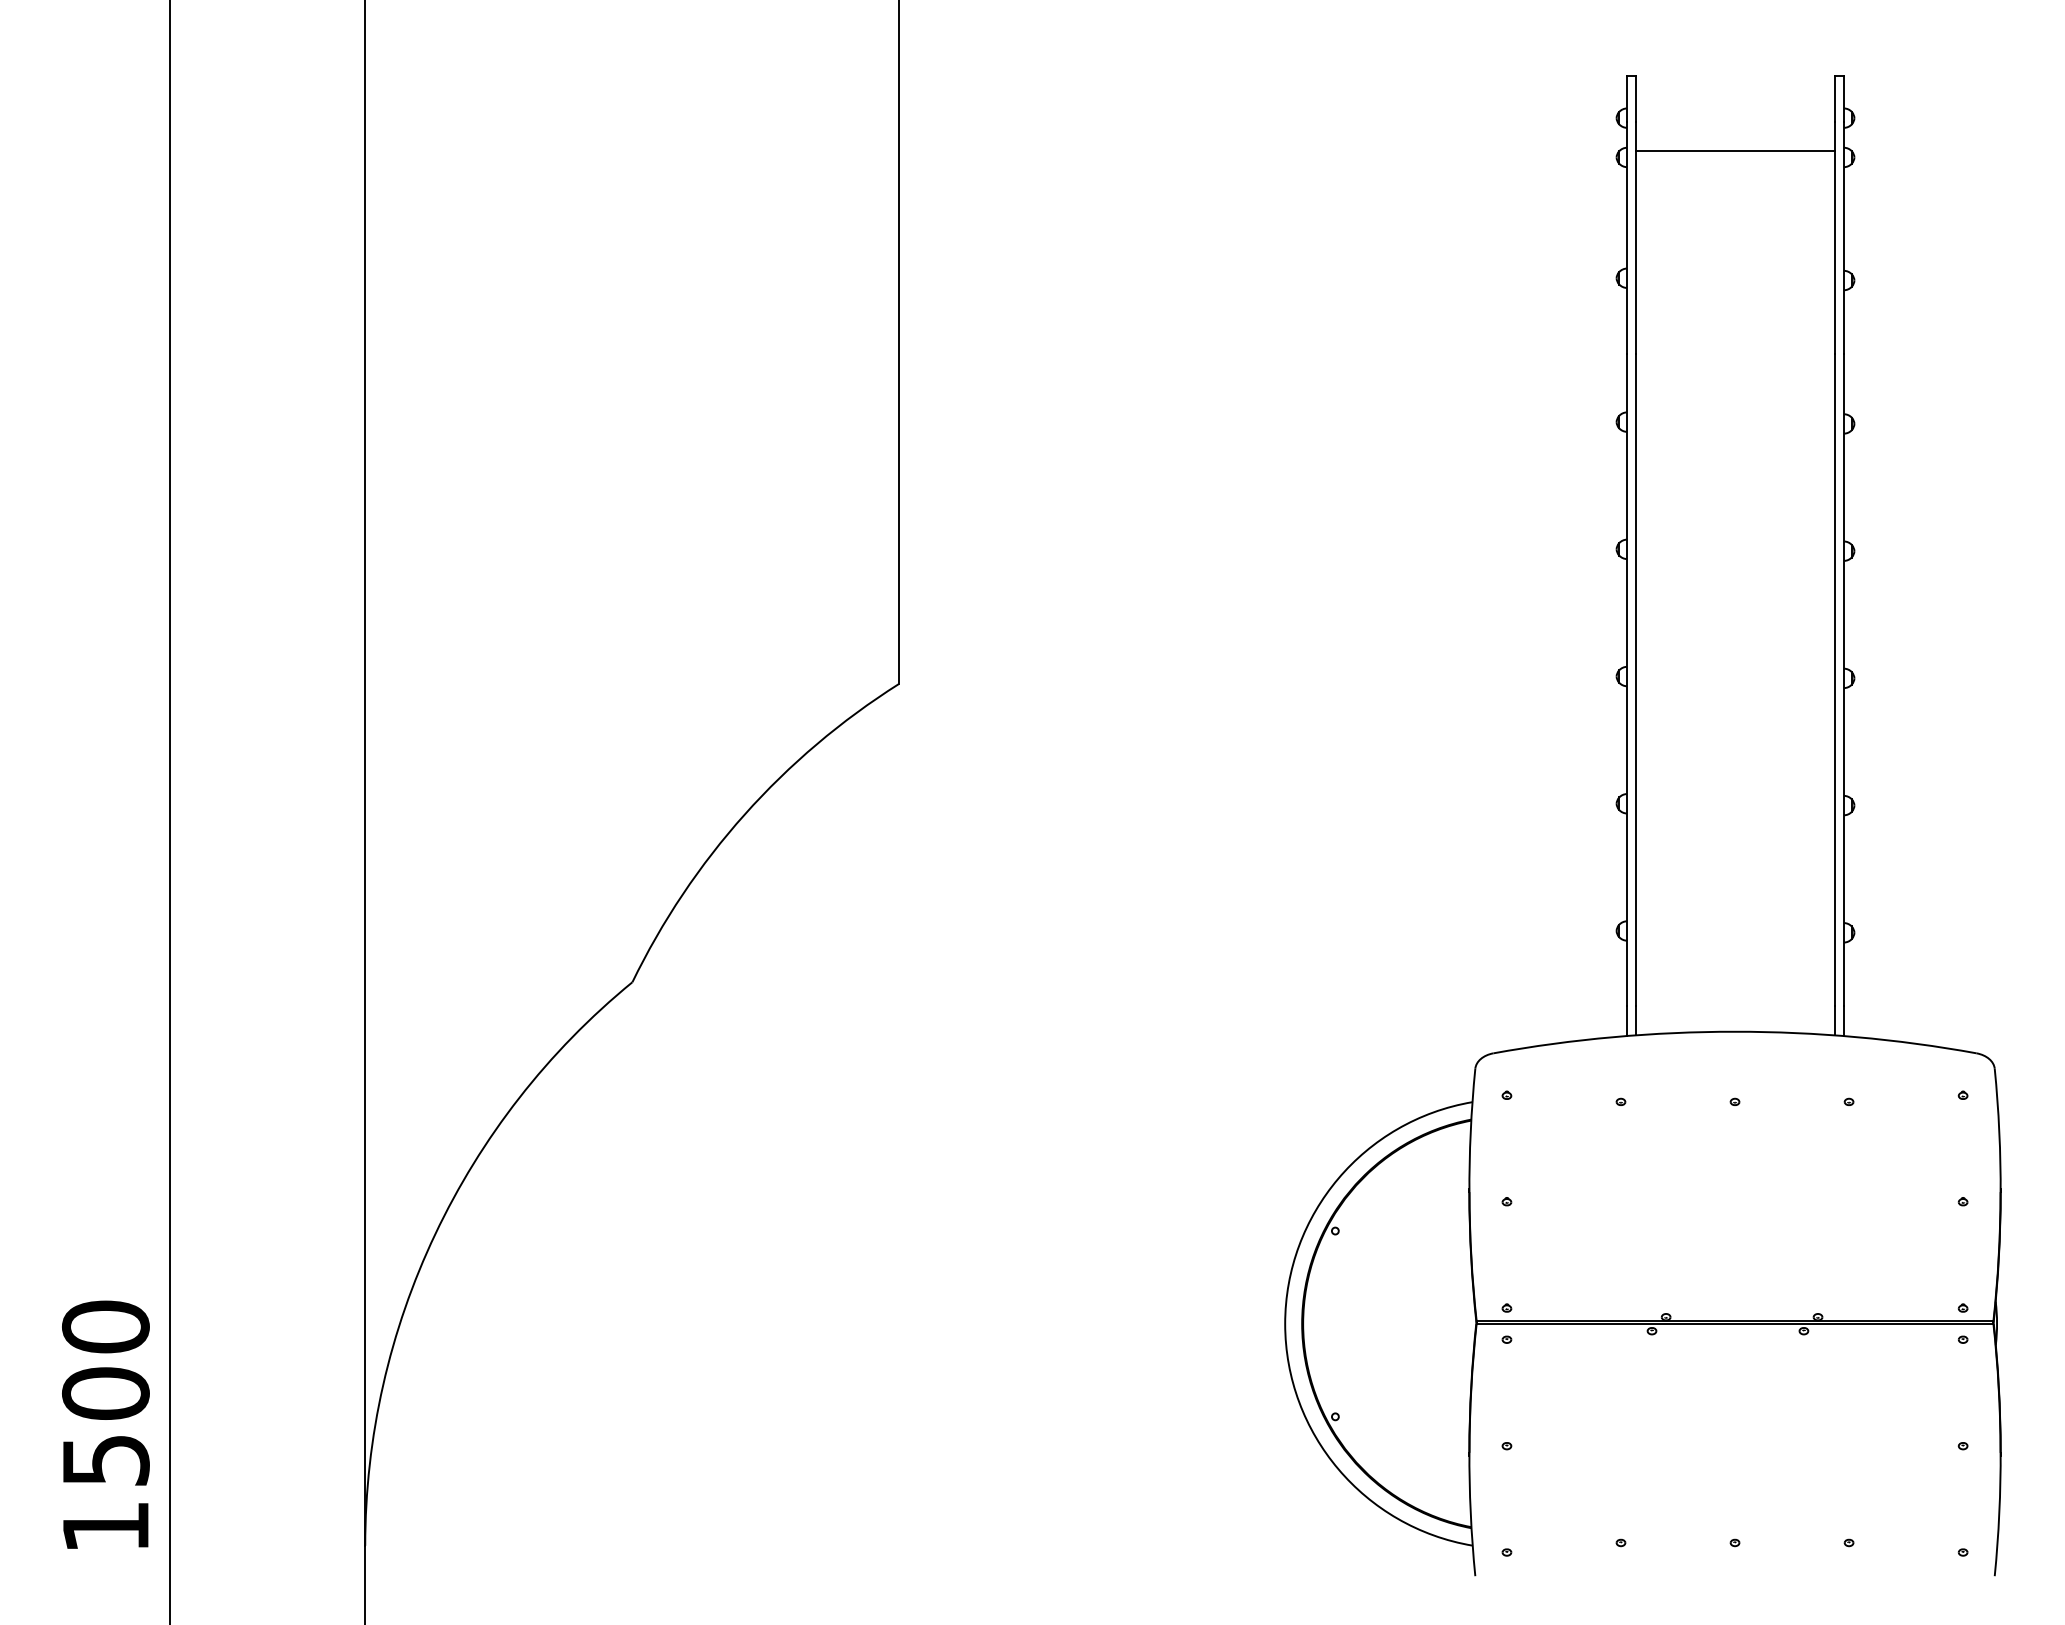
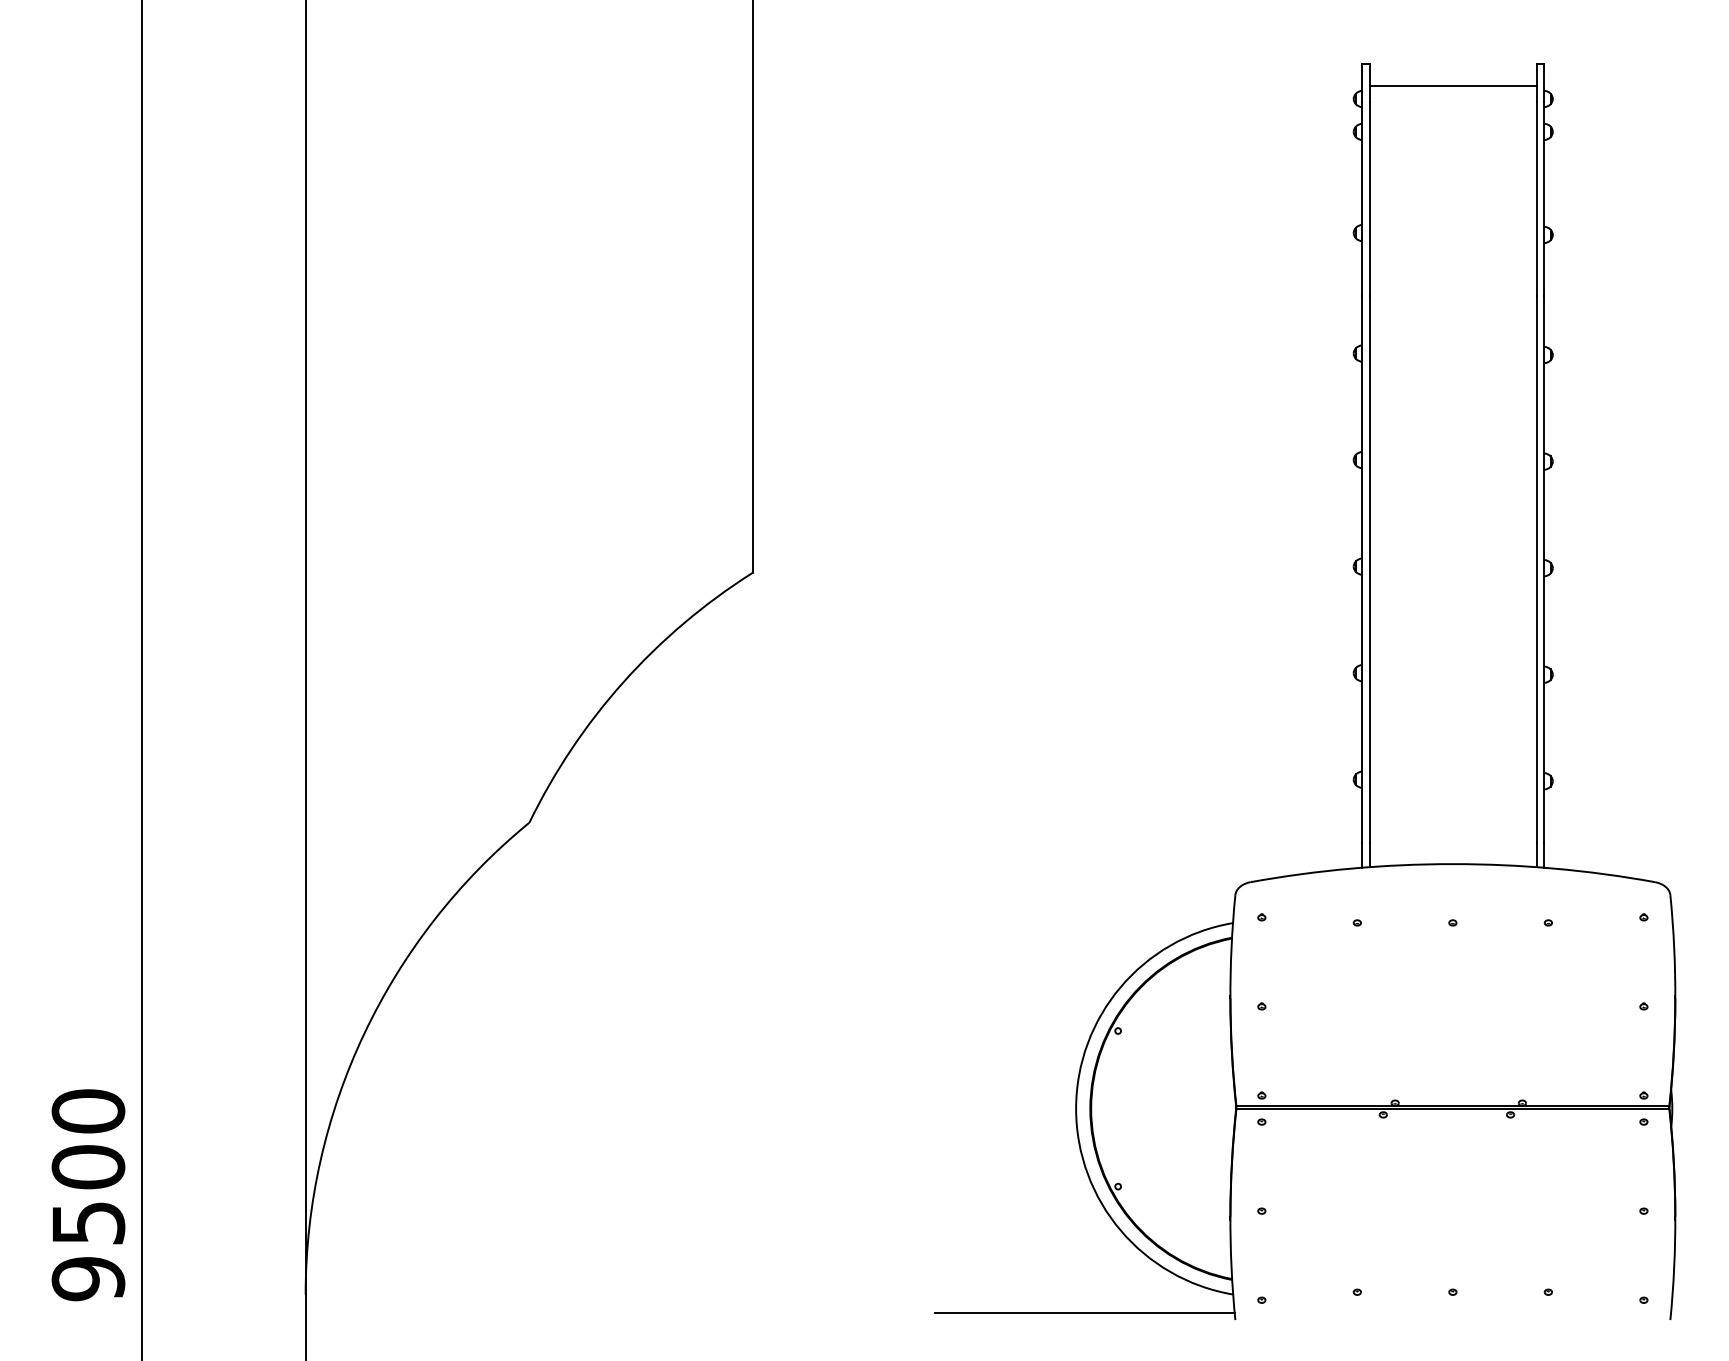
line: (1735, 151) -> (1453, 85), moved
text: (105, 1527) -> (88, 1279), 1500 -> 9500
line: (1295, 1567) -> (1084, 1312), added

